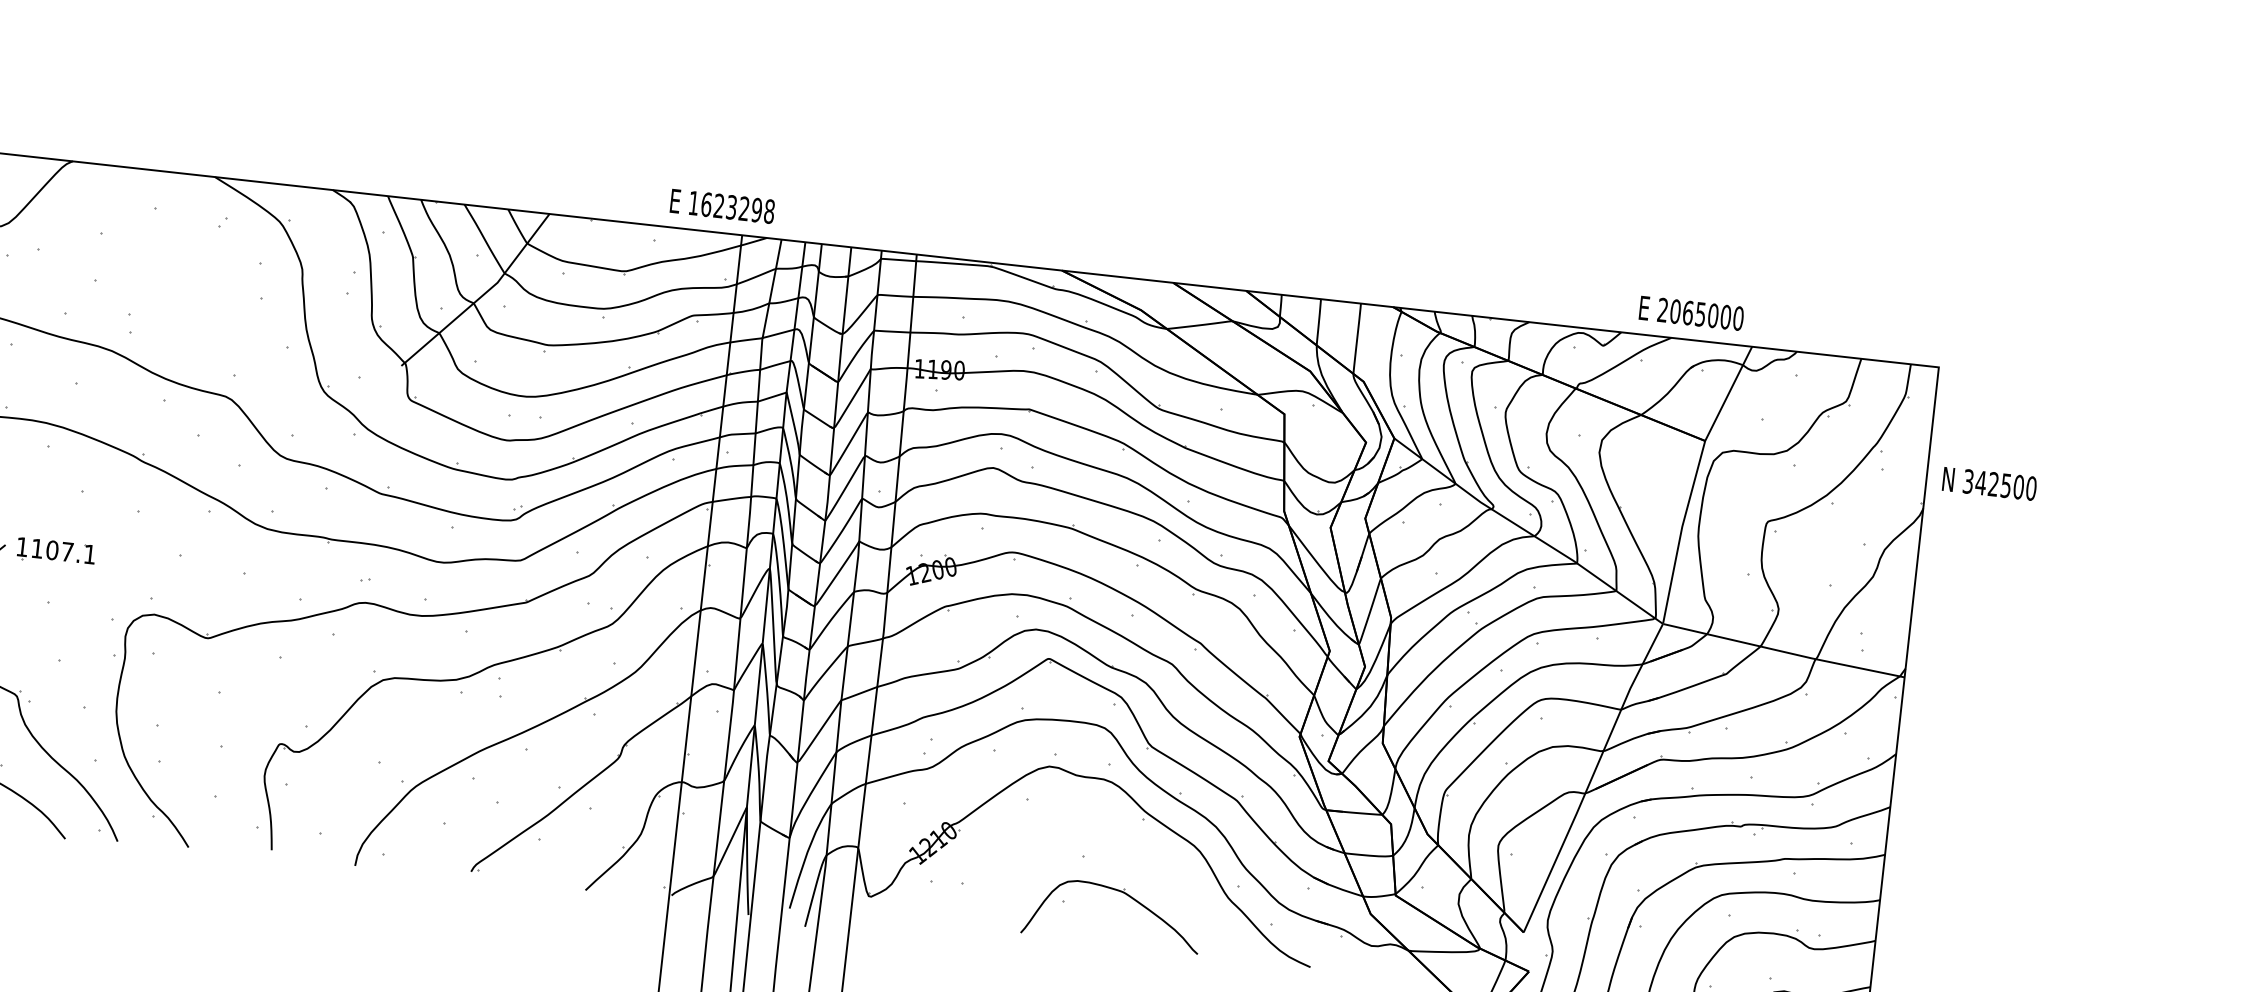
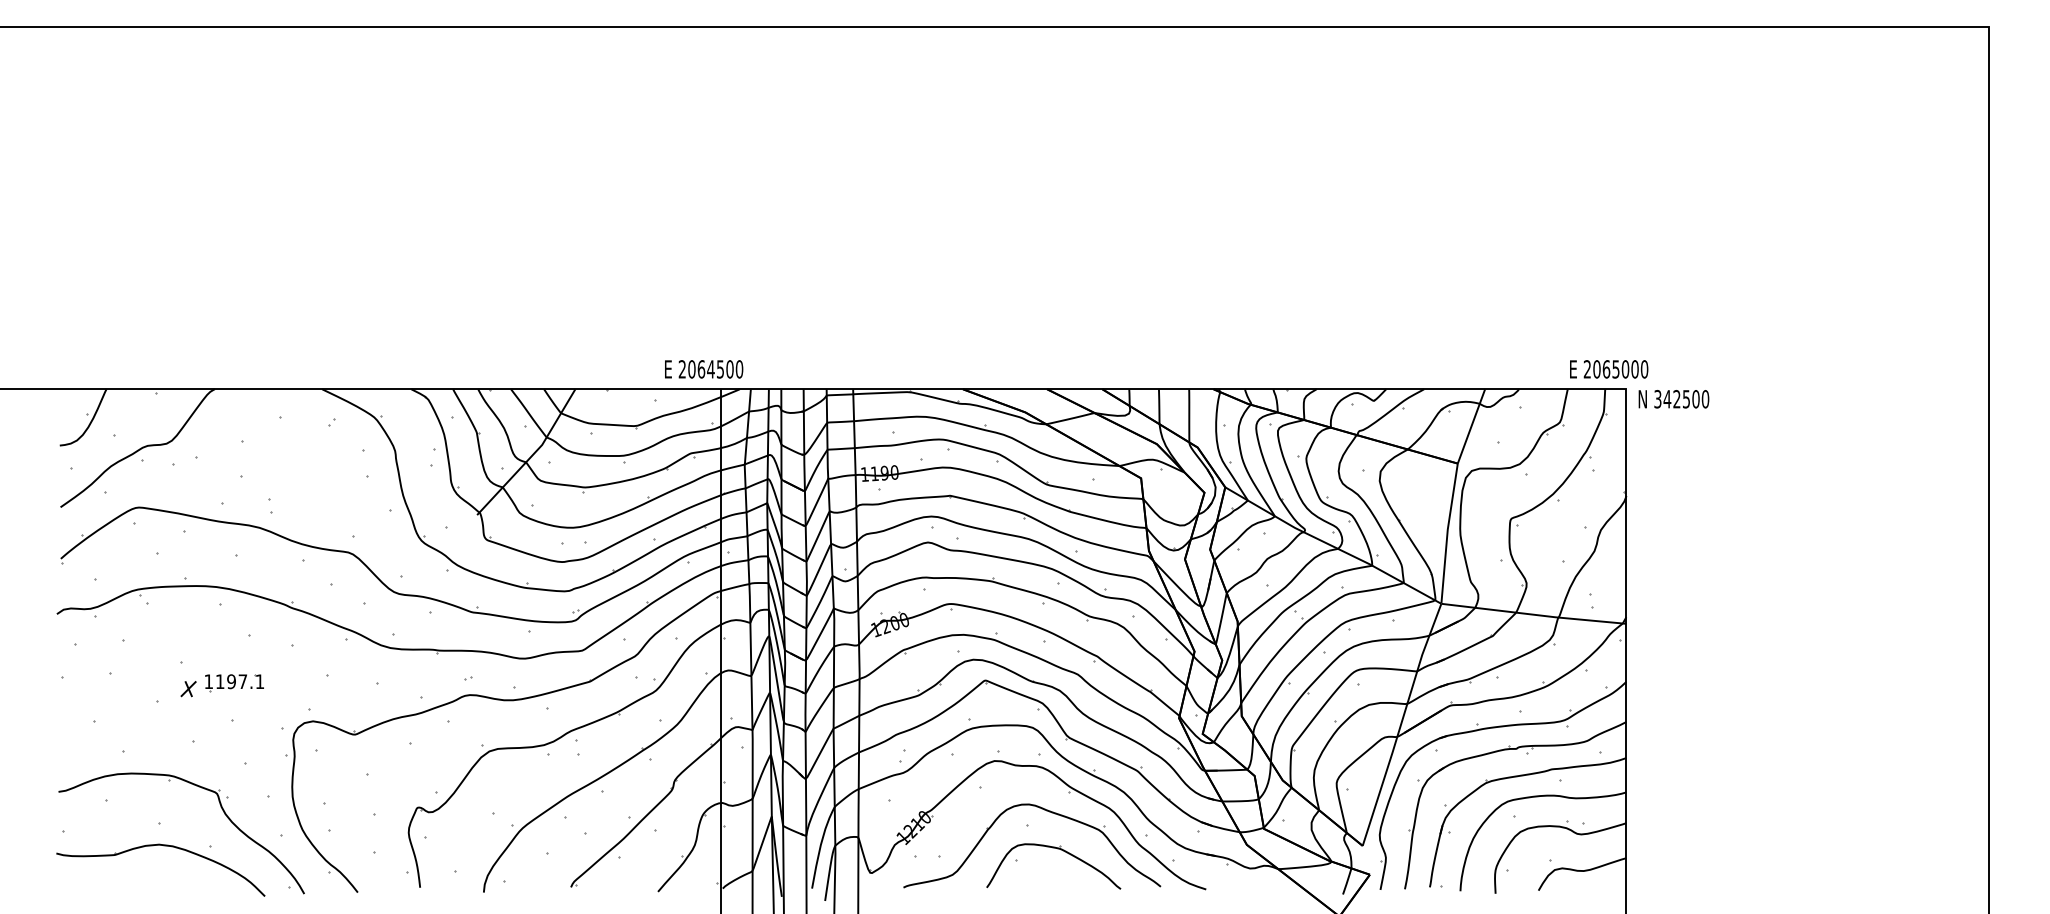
text: (731, 207) -> (710, 369), 1623298 -> 2064500
text: (1692, 313) -> (1609, 369), moved
text: (1989, 484) -> (1673, 399), moved
text: (52, 550) -> (231, 681), 1107.1 -> 1197.1
part: (1110, 840) -> (1046, 811), added

